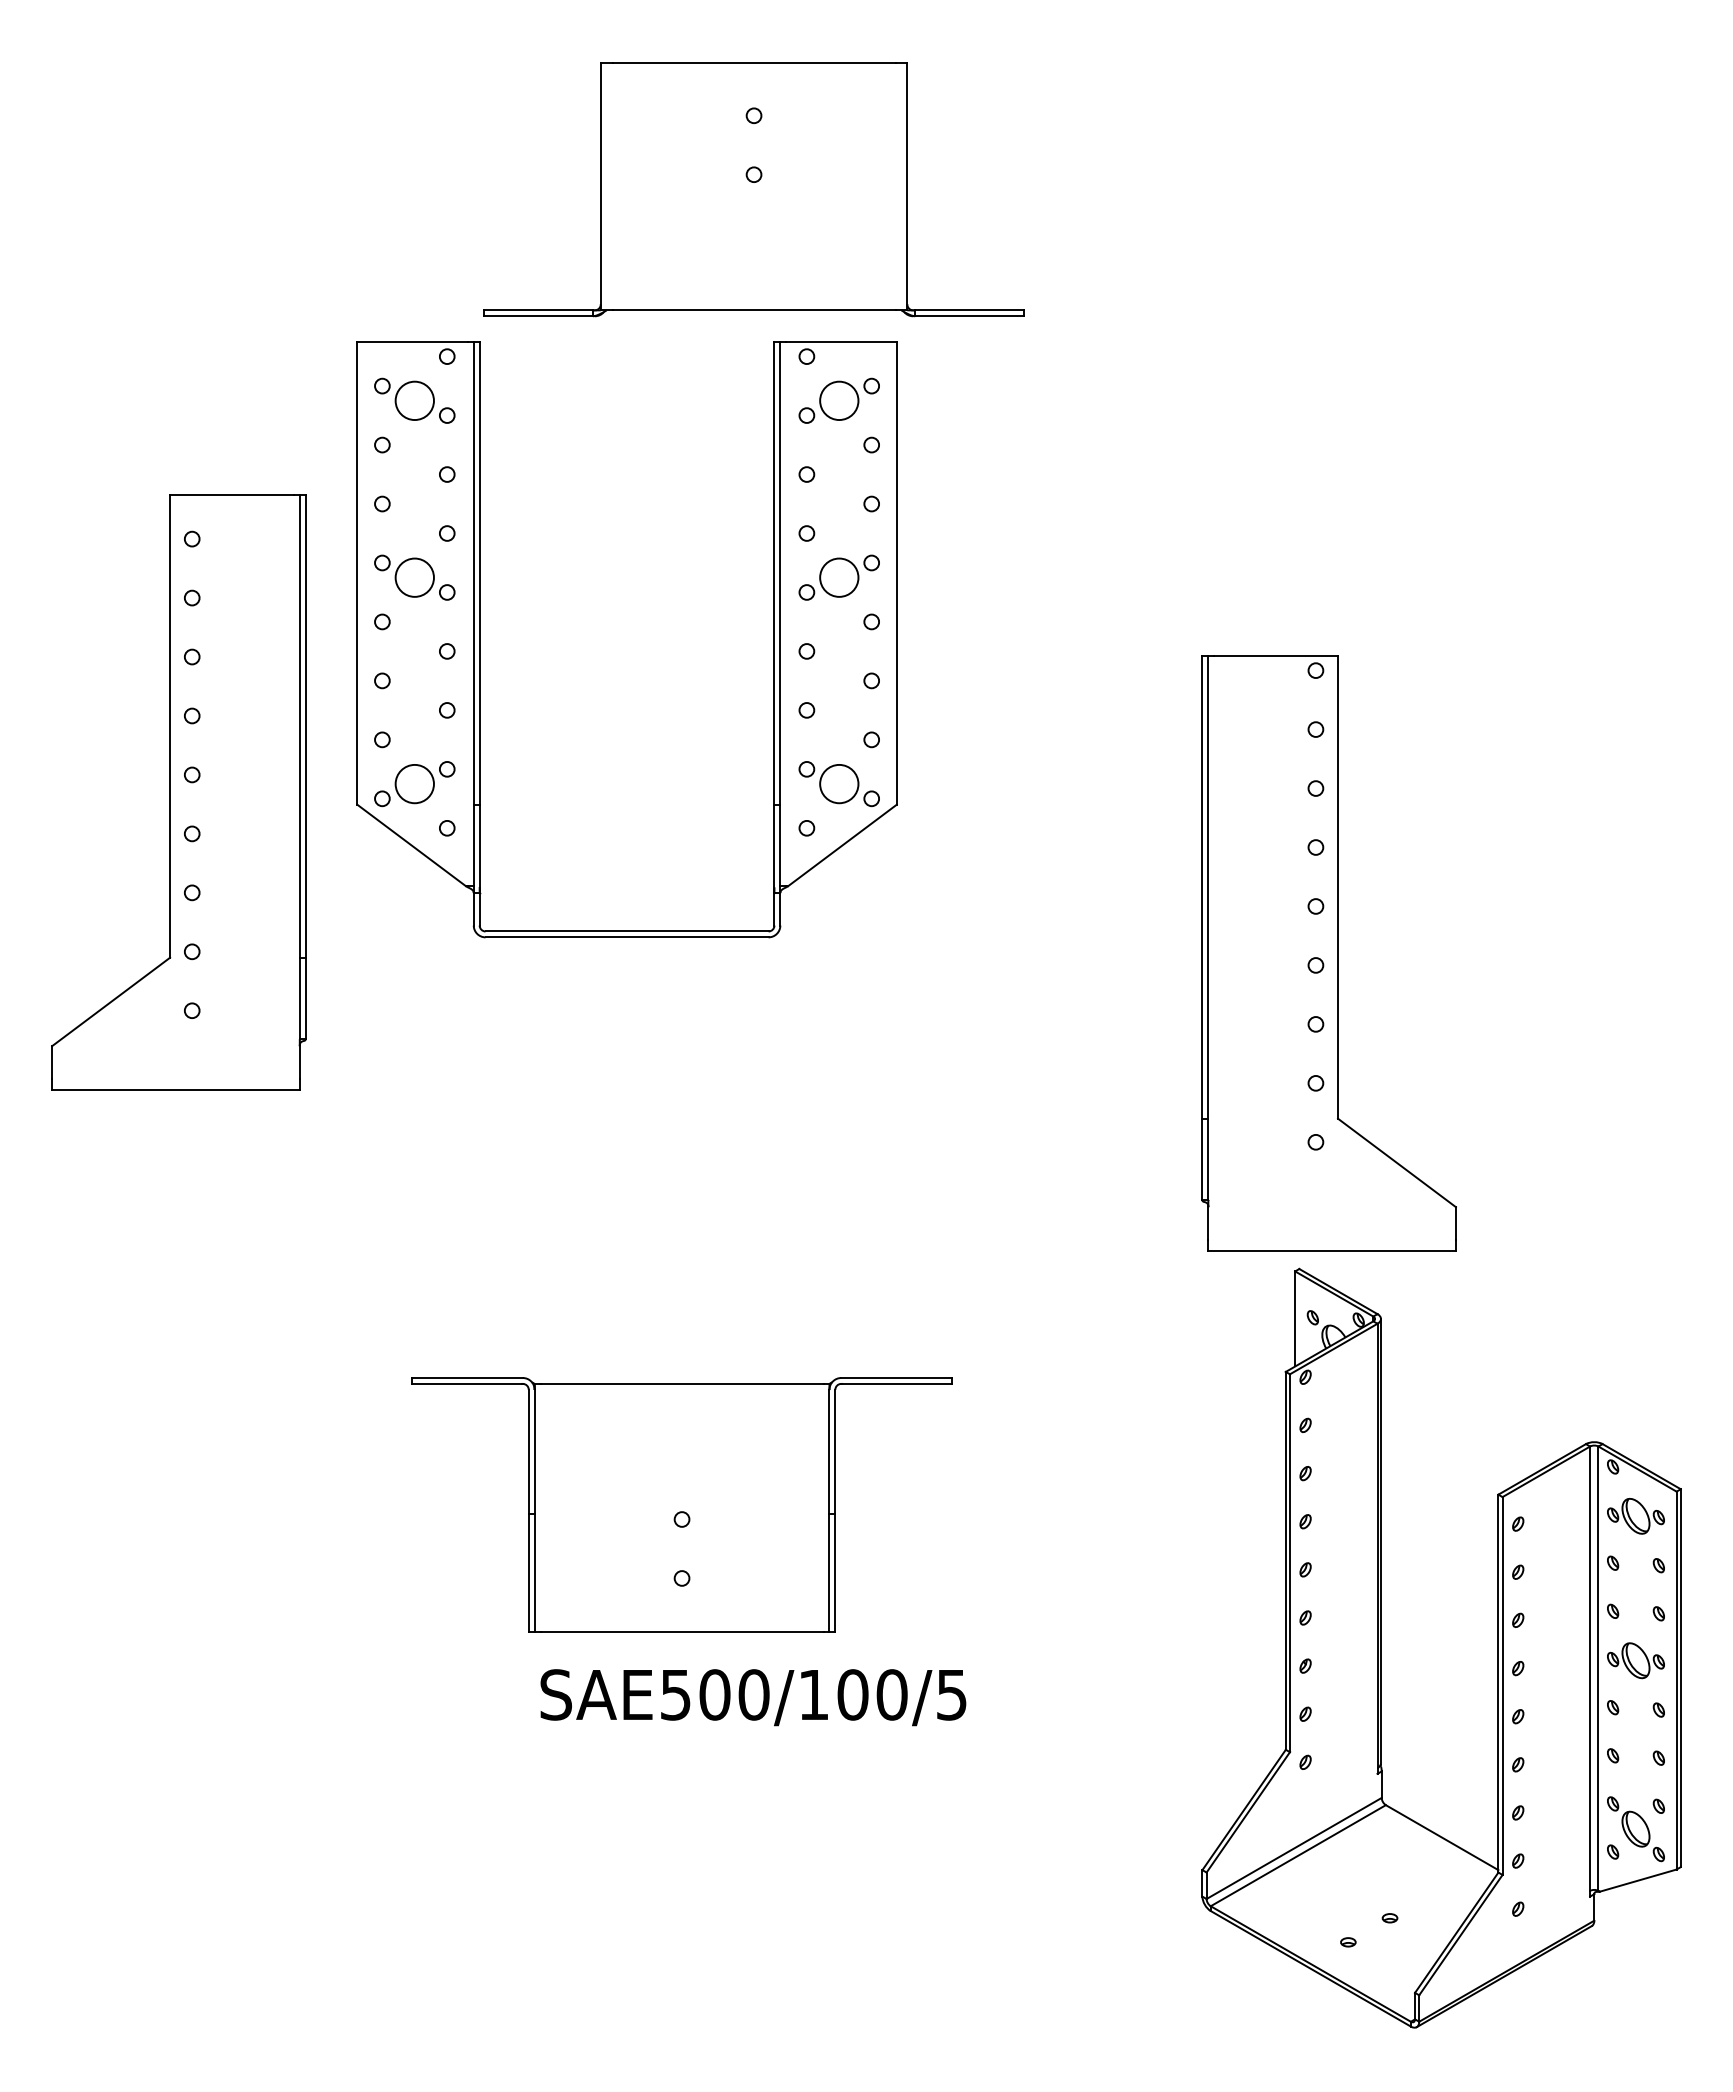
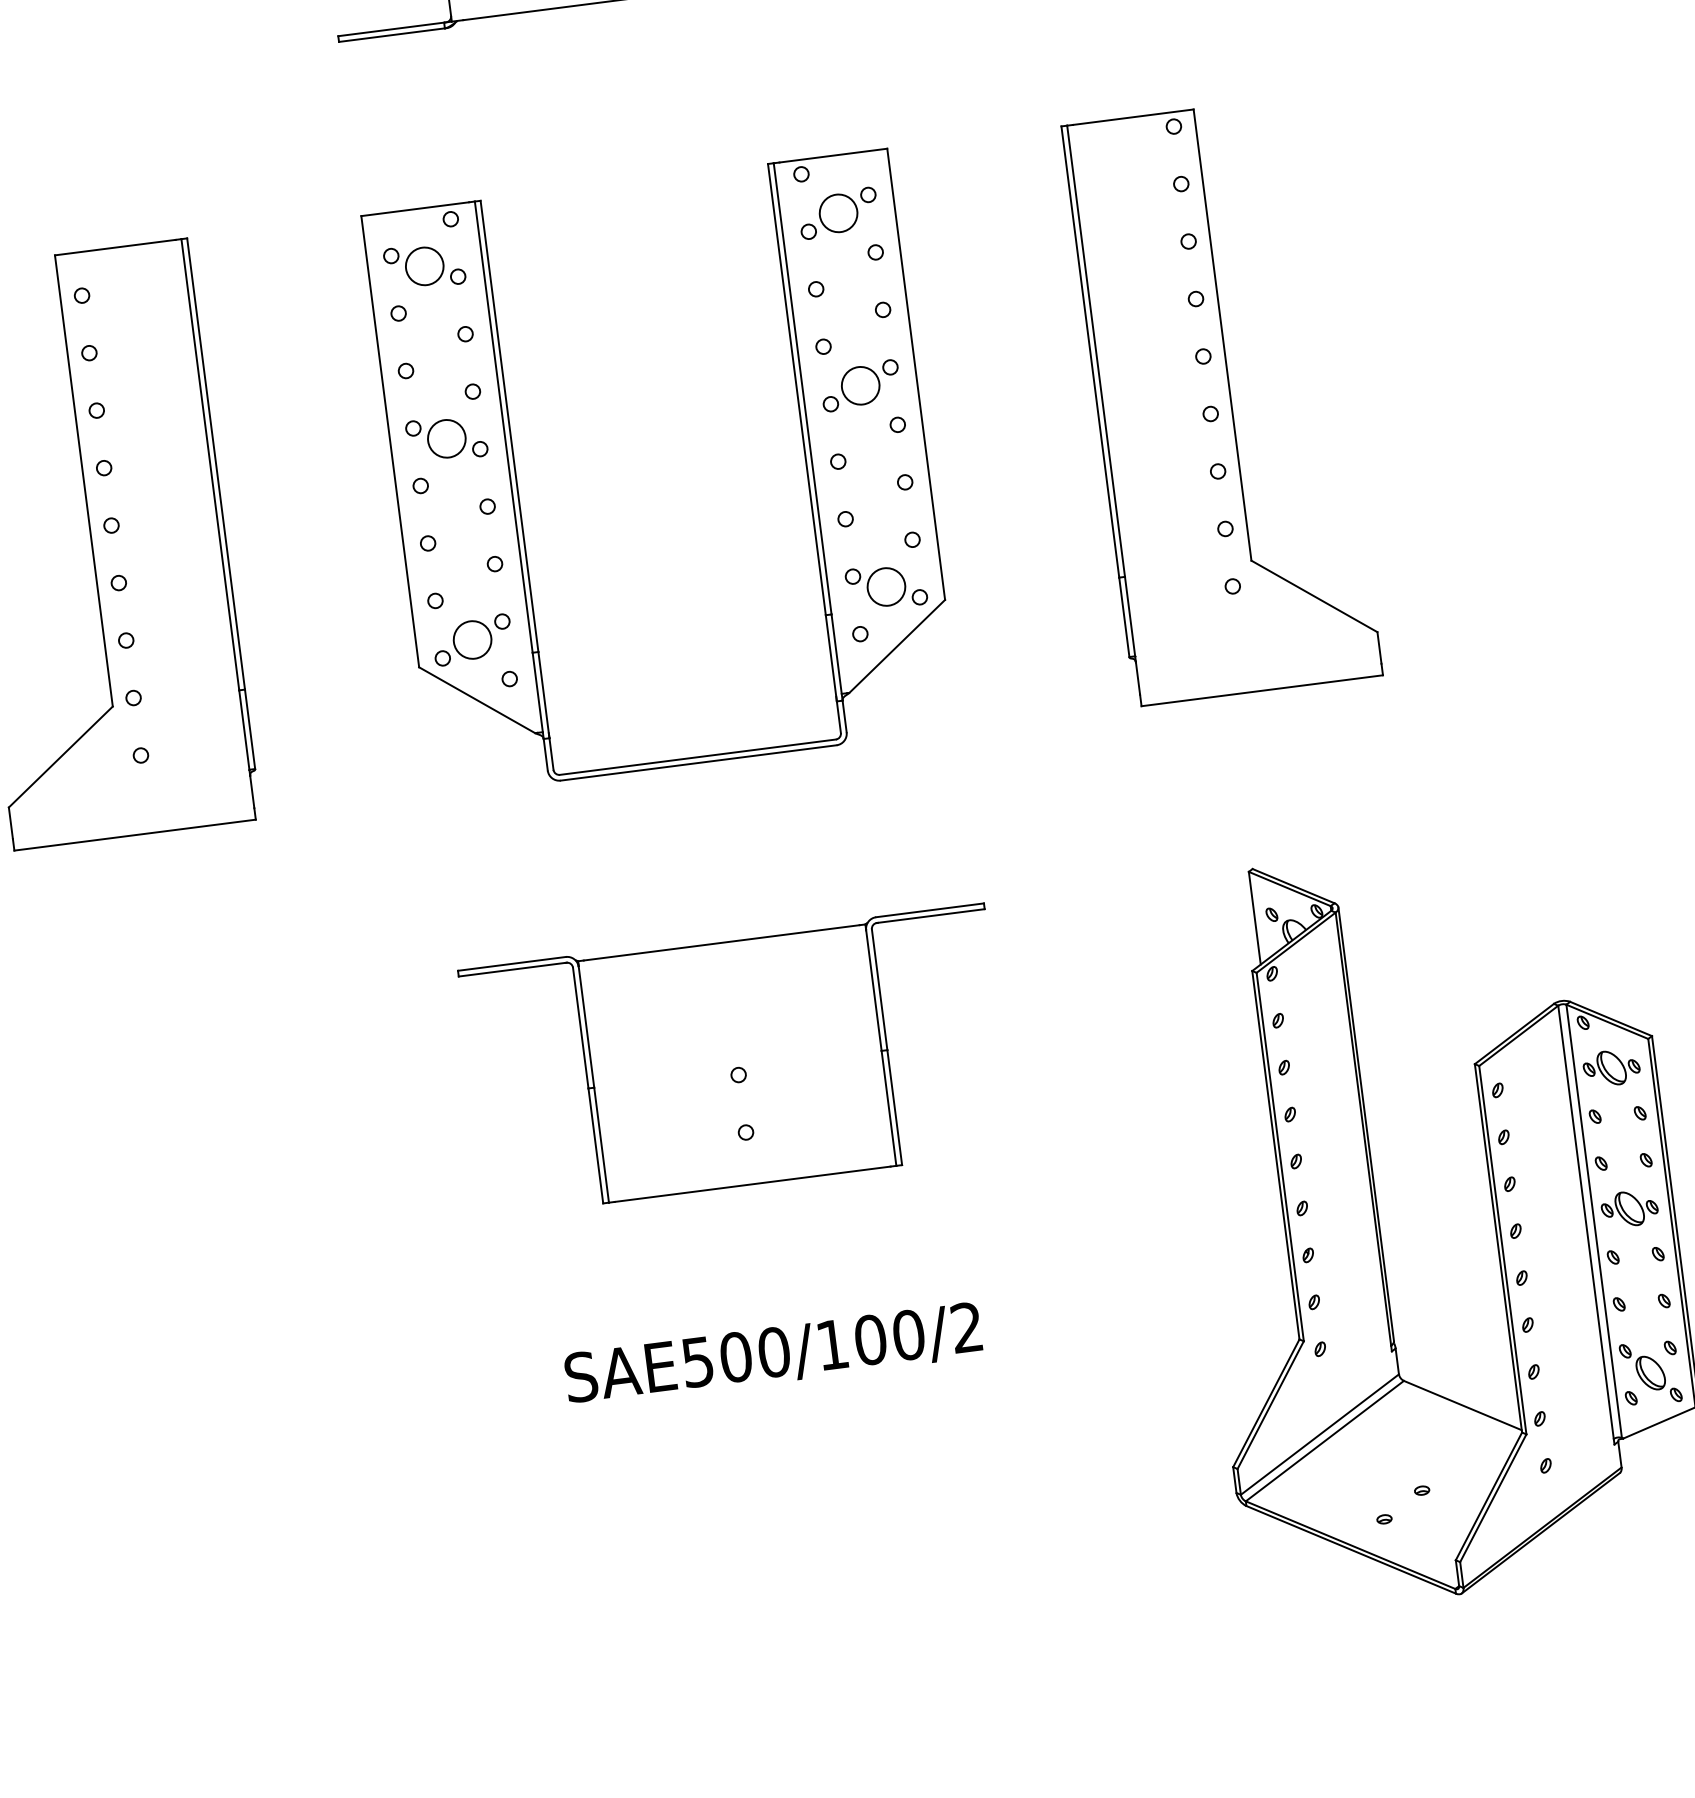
part: (480, 639) -> (518, 490), moved
part: (1328, 953) -> (1221, 400), moved
part: (681, 1504) -> (736, 1060), moved
text: (951, 1694) -> (966, 1327), SAE500/100/5 -> SAE500/100/2

